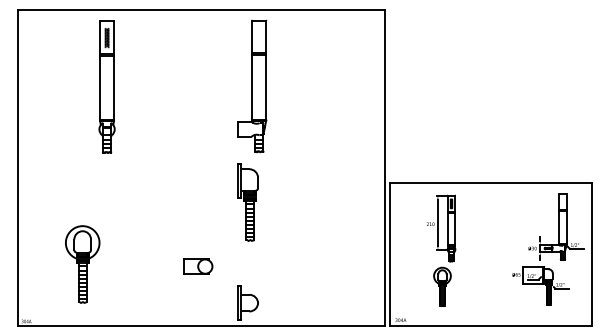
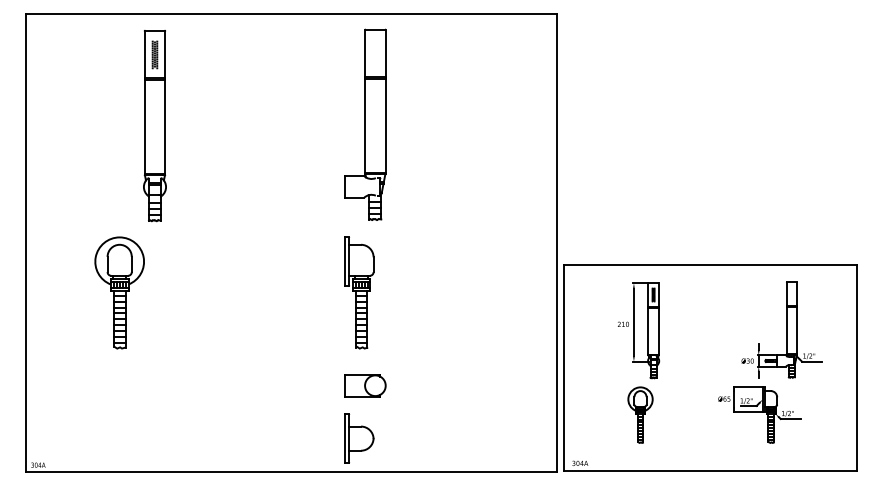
part: (548, 249) -> (770, 362), moved
part: (82, 264) -> (119, 292), moved
part: (198, 266) -> (365, 385), moved

